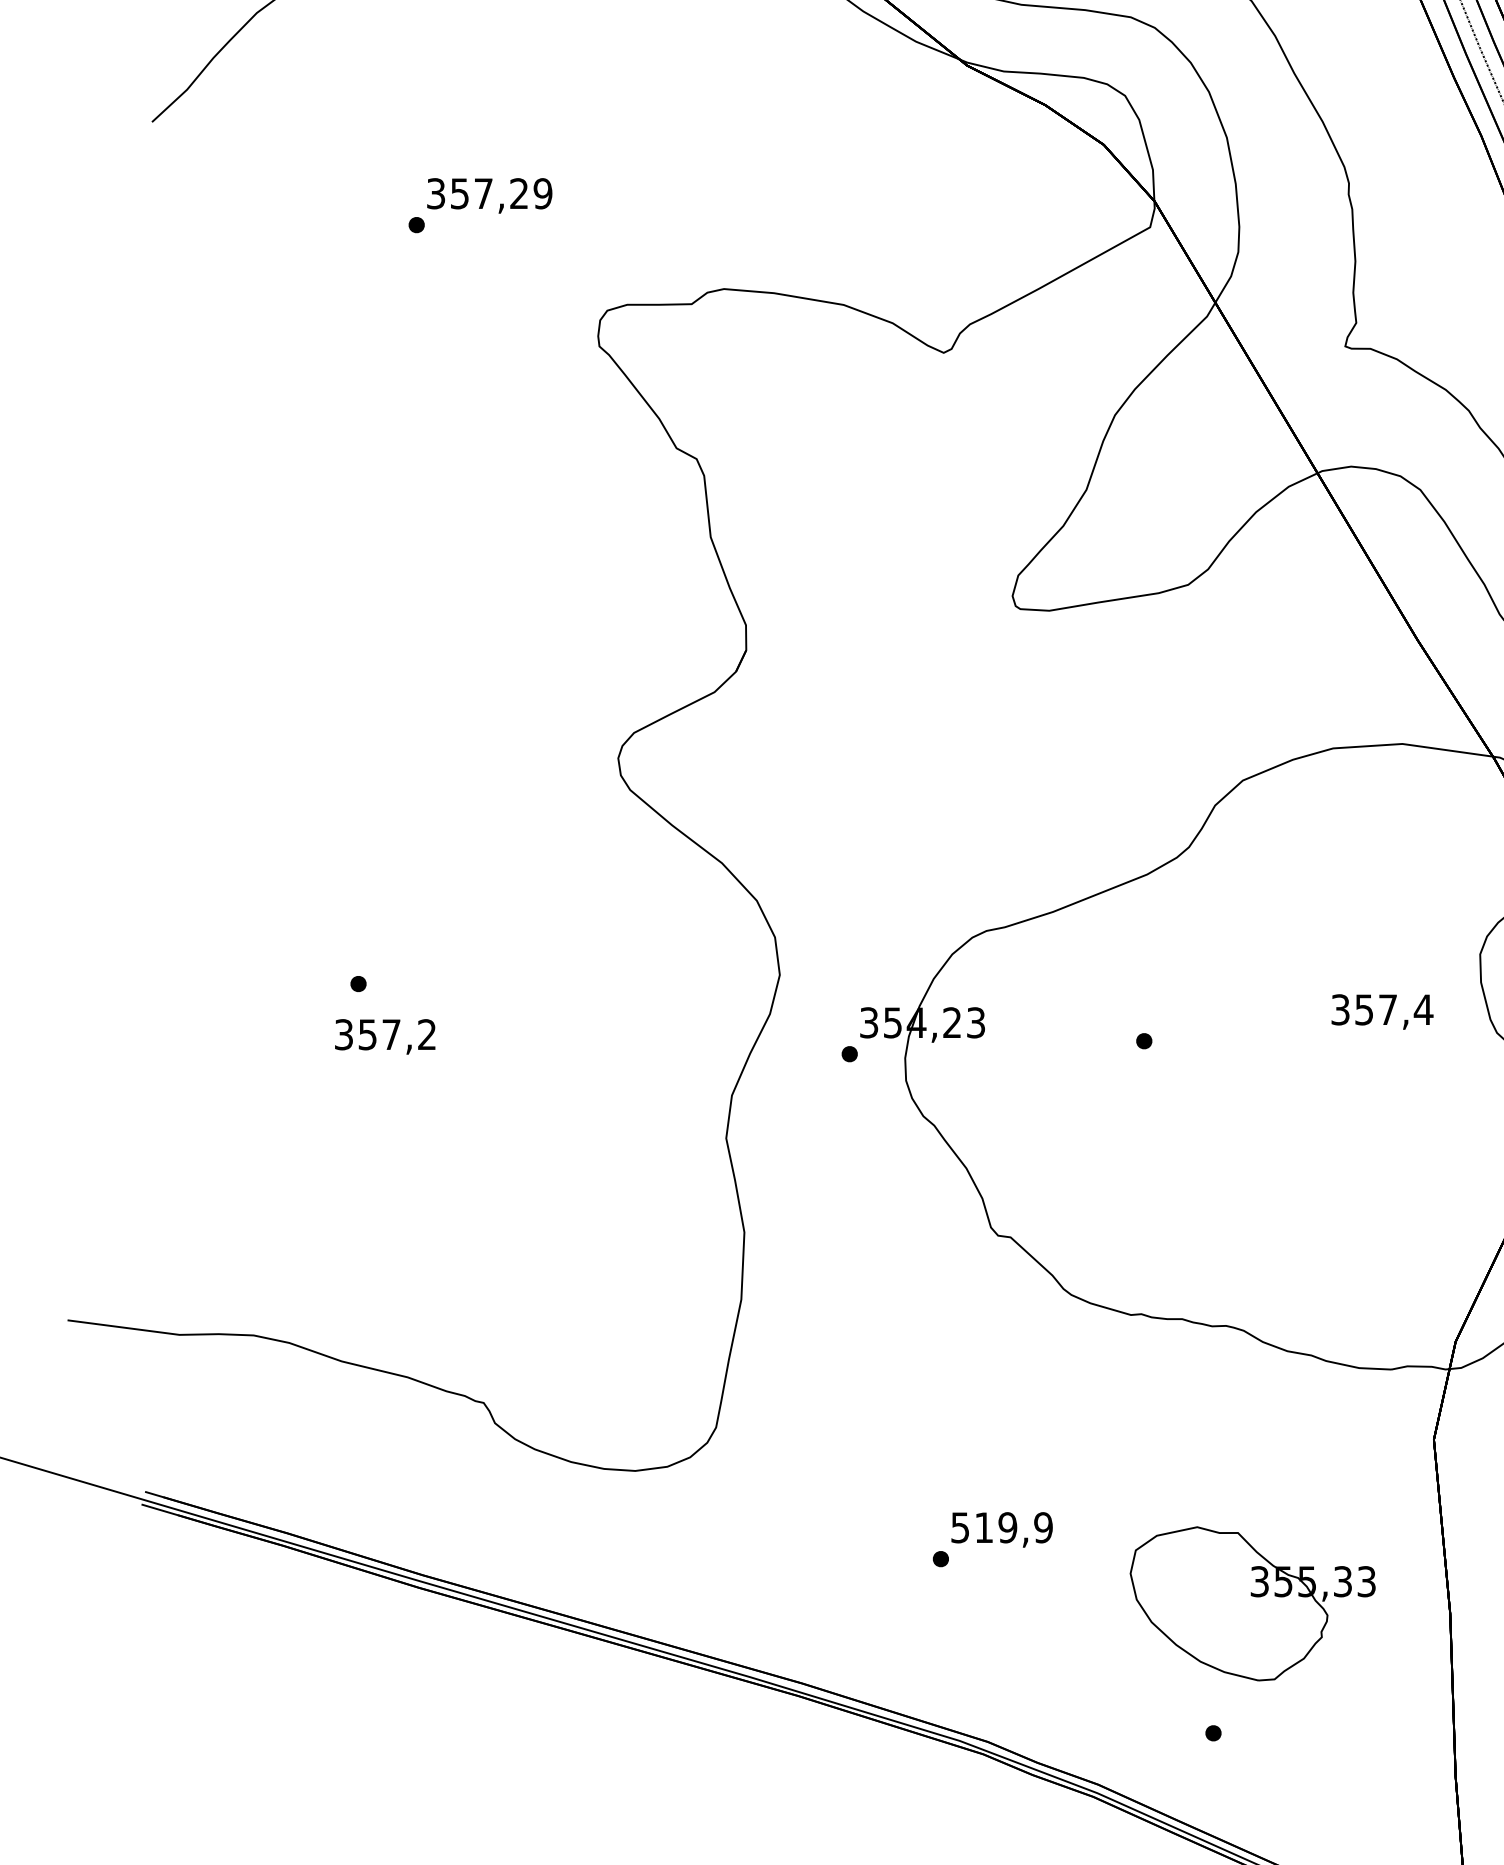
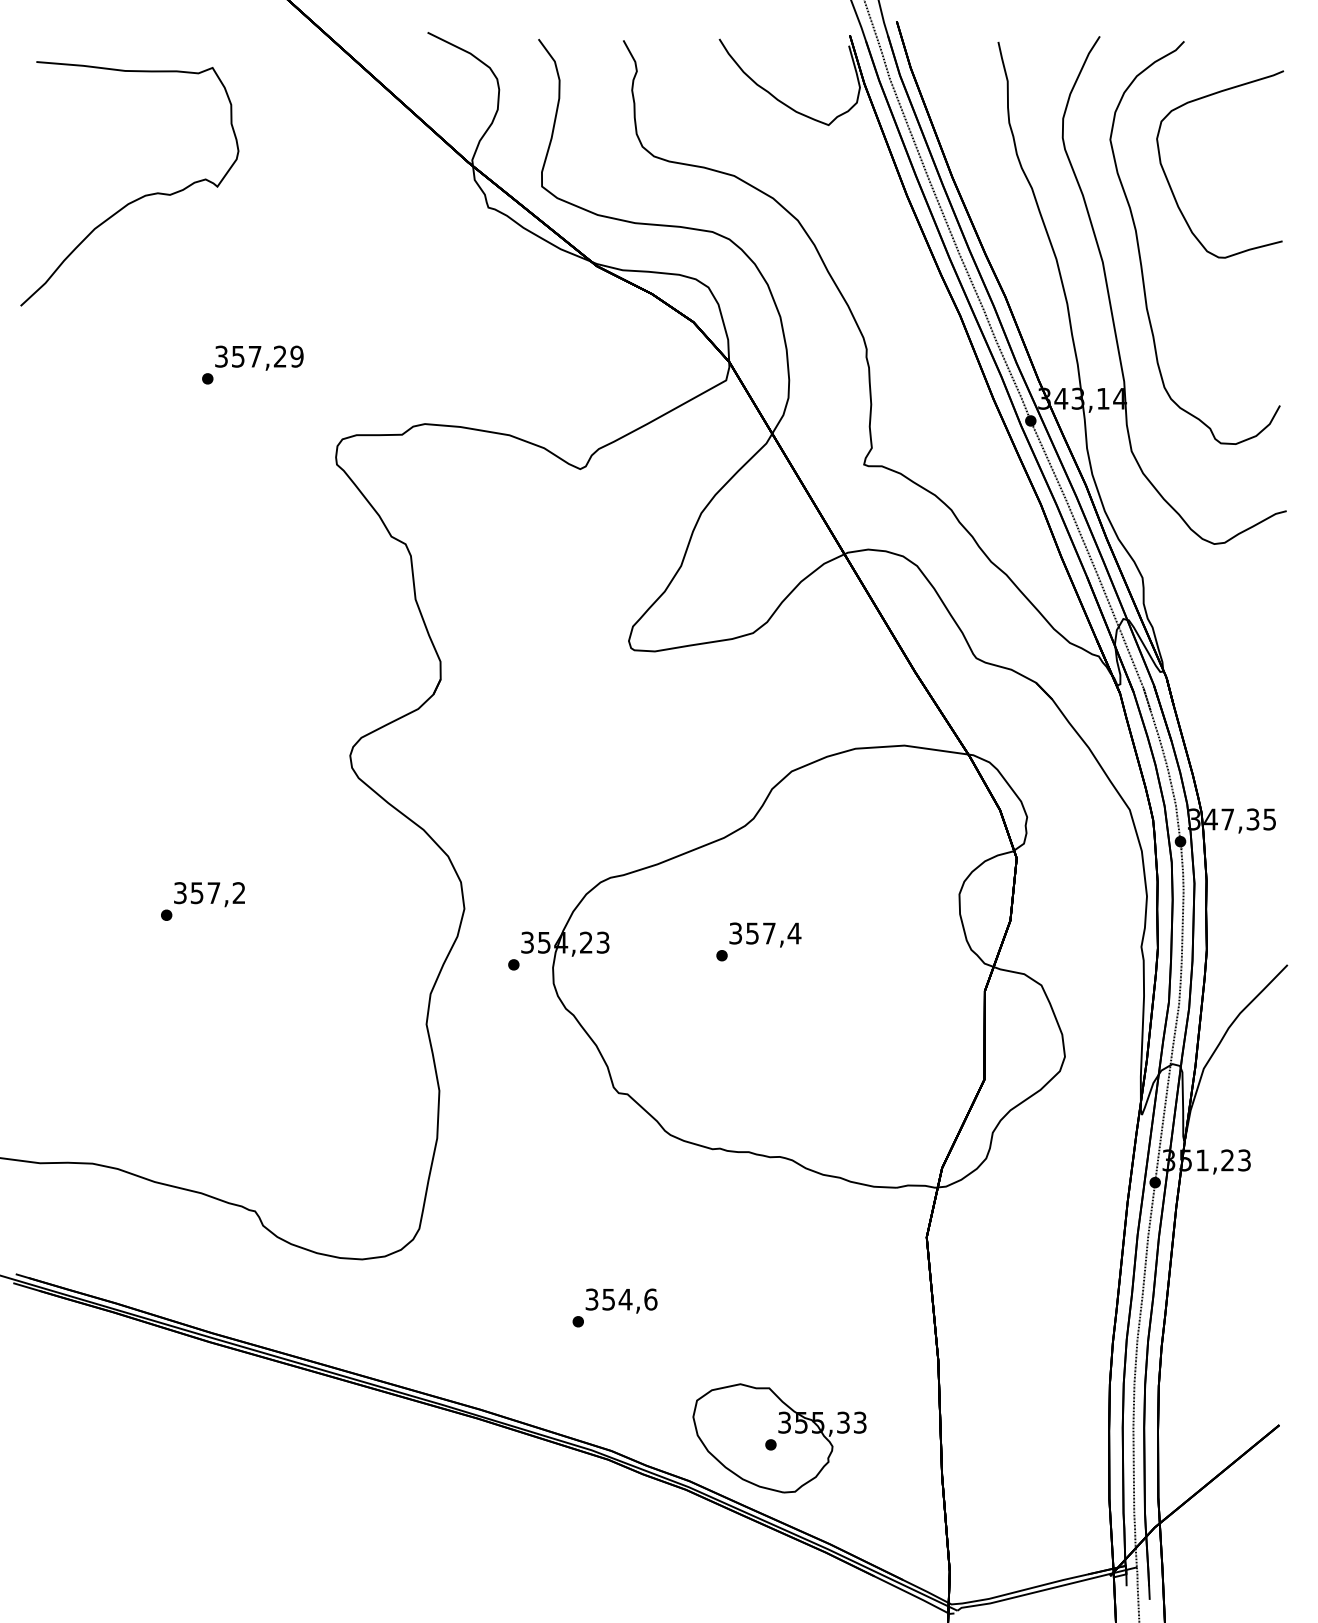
text: (1382, 1011) -> (765, 934), moved
text: (385, 1036) -> (209, 894), moved
text: (1002, 1527) -> (621, 1299), 519,9 -> 354,6
part: (1252, 1604) -> (779, 1438), moved

